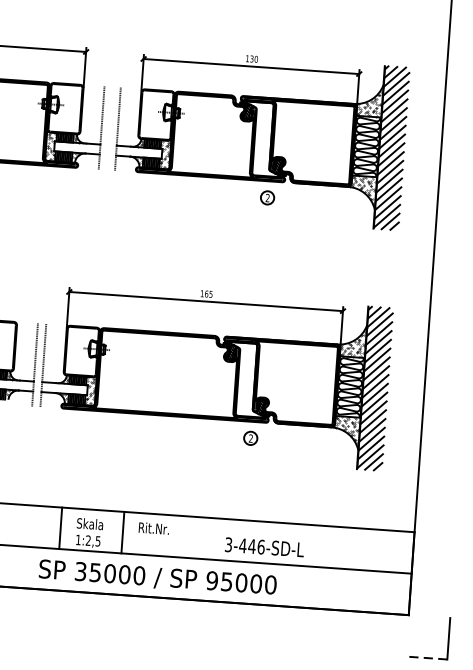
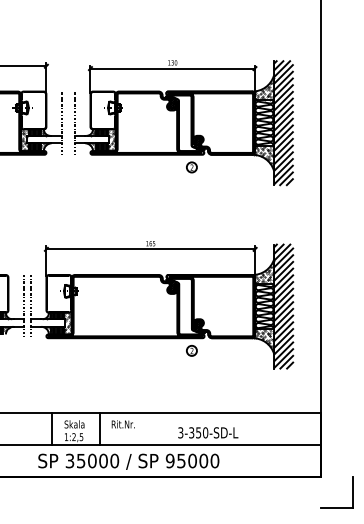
text: (251, 546) -> (198, 432), 3-446-SD-L -> 3-350-SD-L
line: (427, 658) -> (337, 508), dashed -> solid

